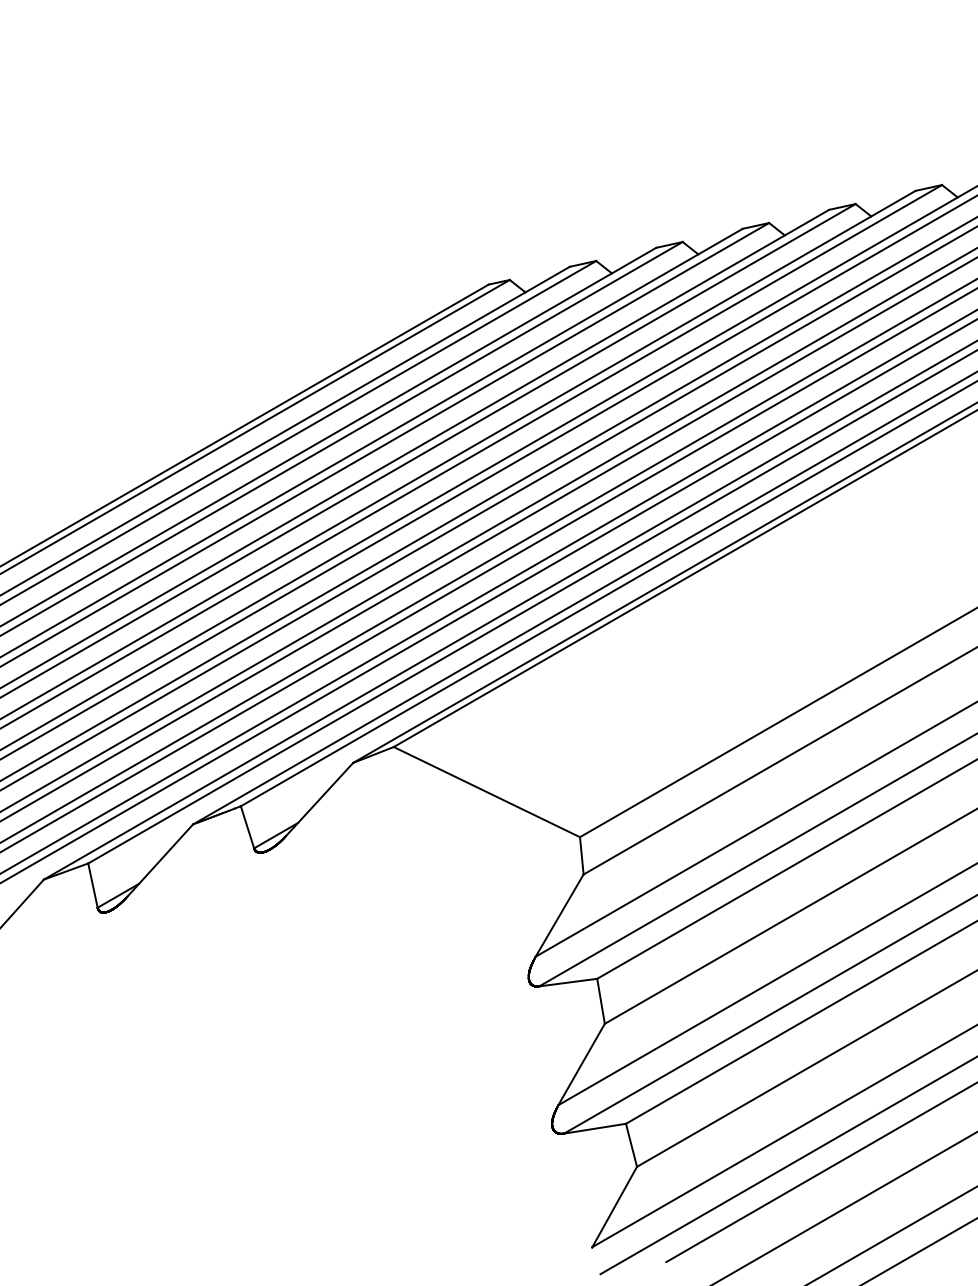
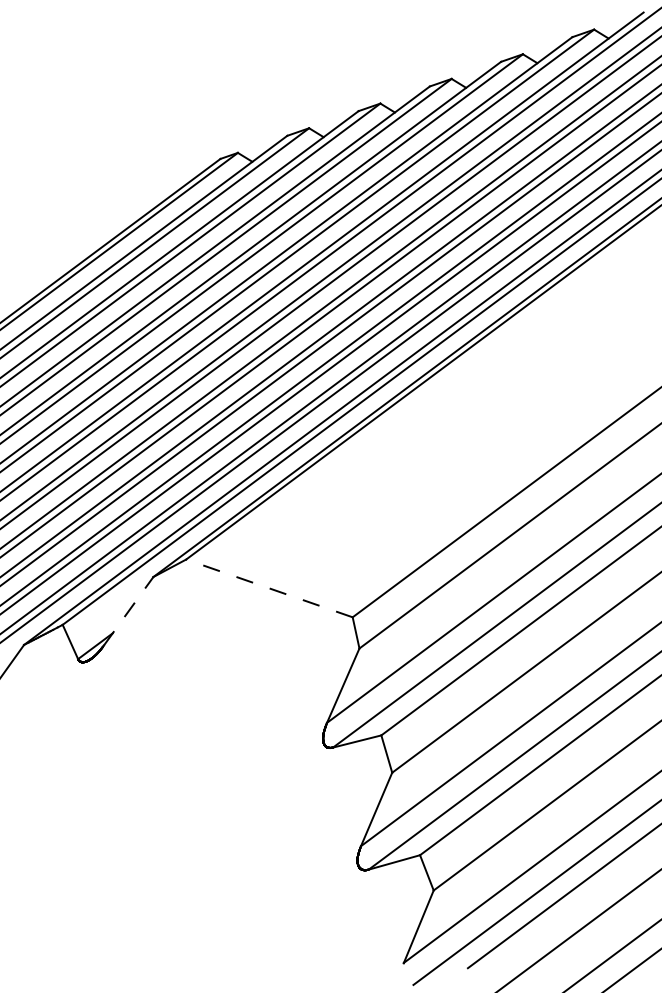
line: (486, 791) -> (269, 587), solid -> dashed
line: (319, 799) -> (128, 611), solid -> dashed

